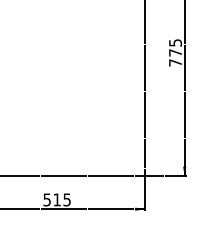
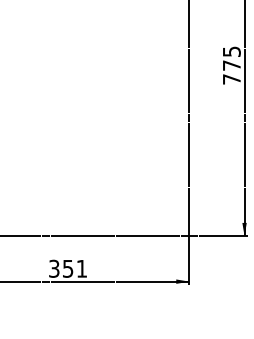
text: (56, 199) -> (67, 268), 515 -> 351

